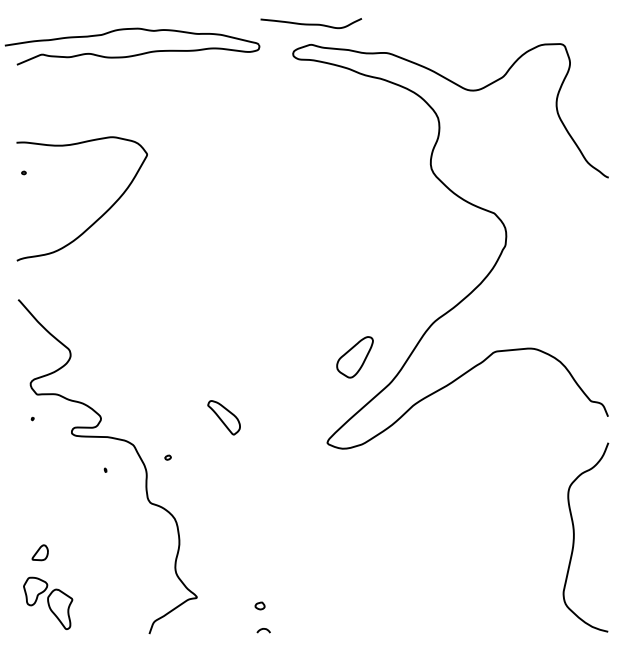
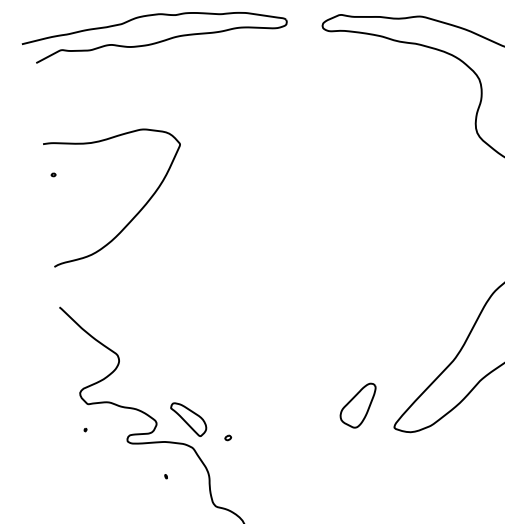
part: (354, 357) -> (357, 406), moved
part: (223, 417) -> (188, 419), moved
part: (167, 457) -> (227, 437), moved

